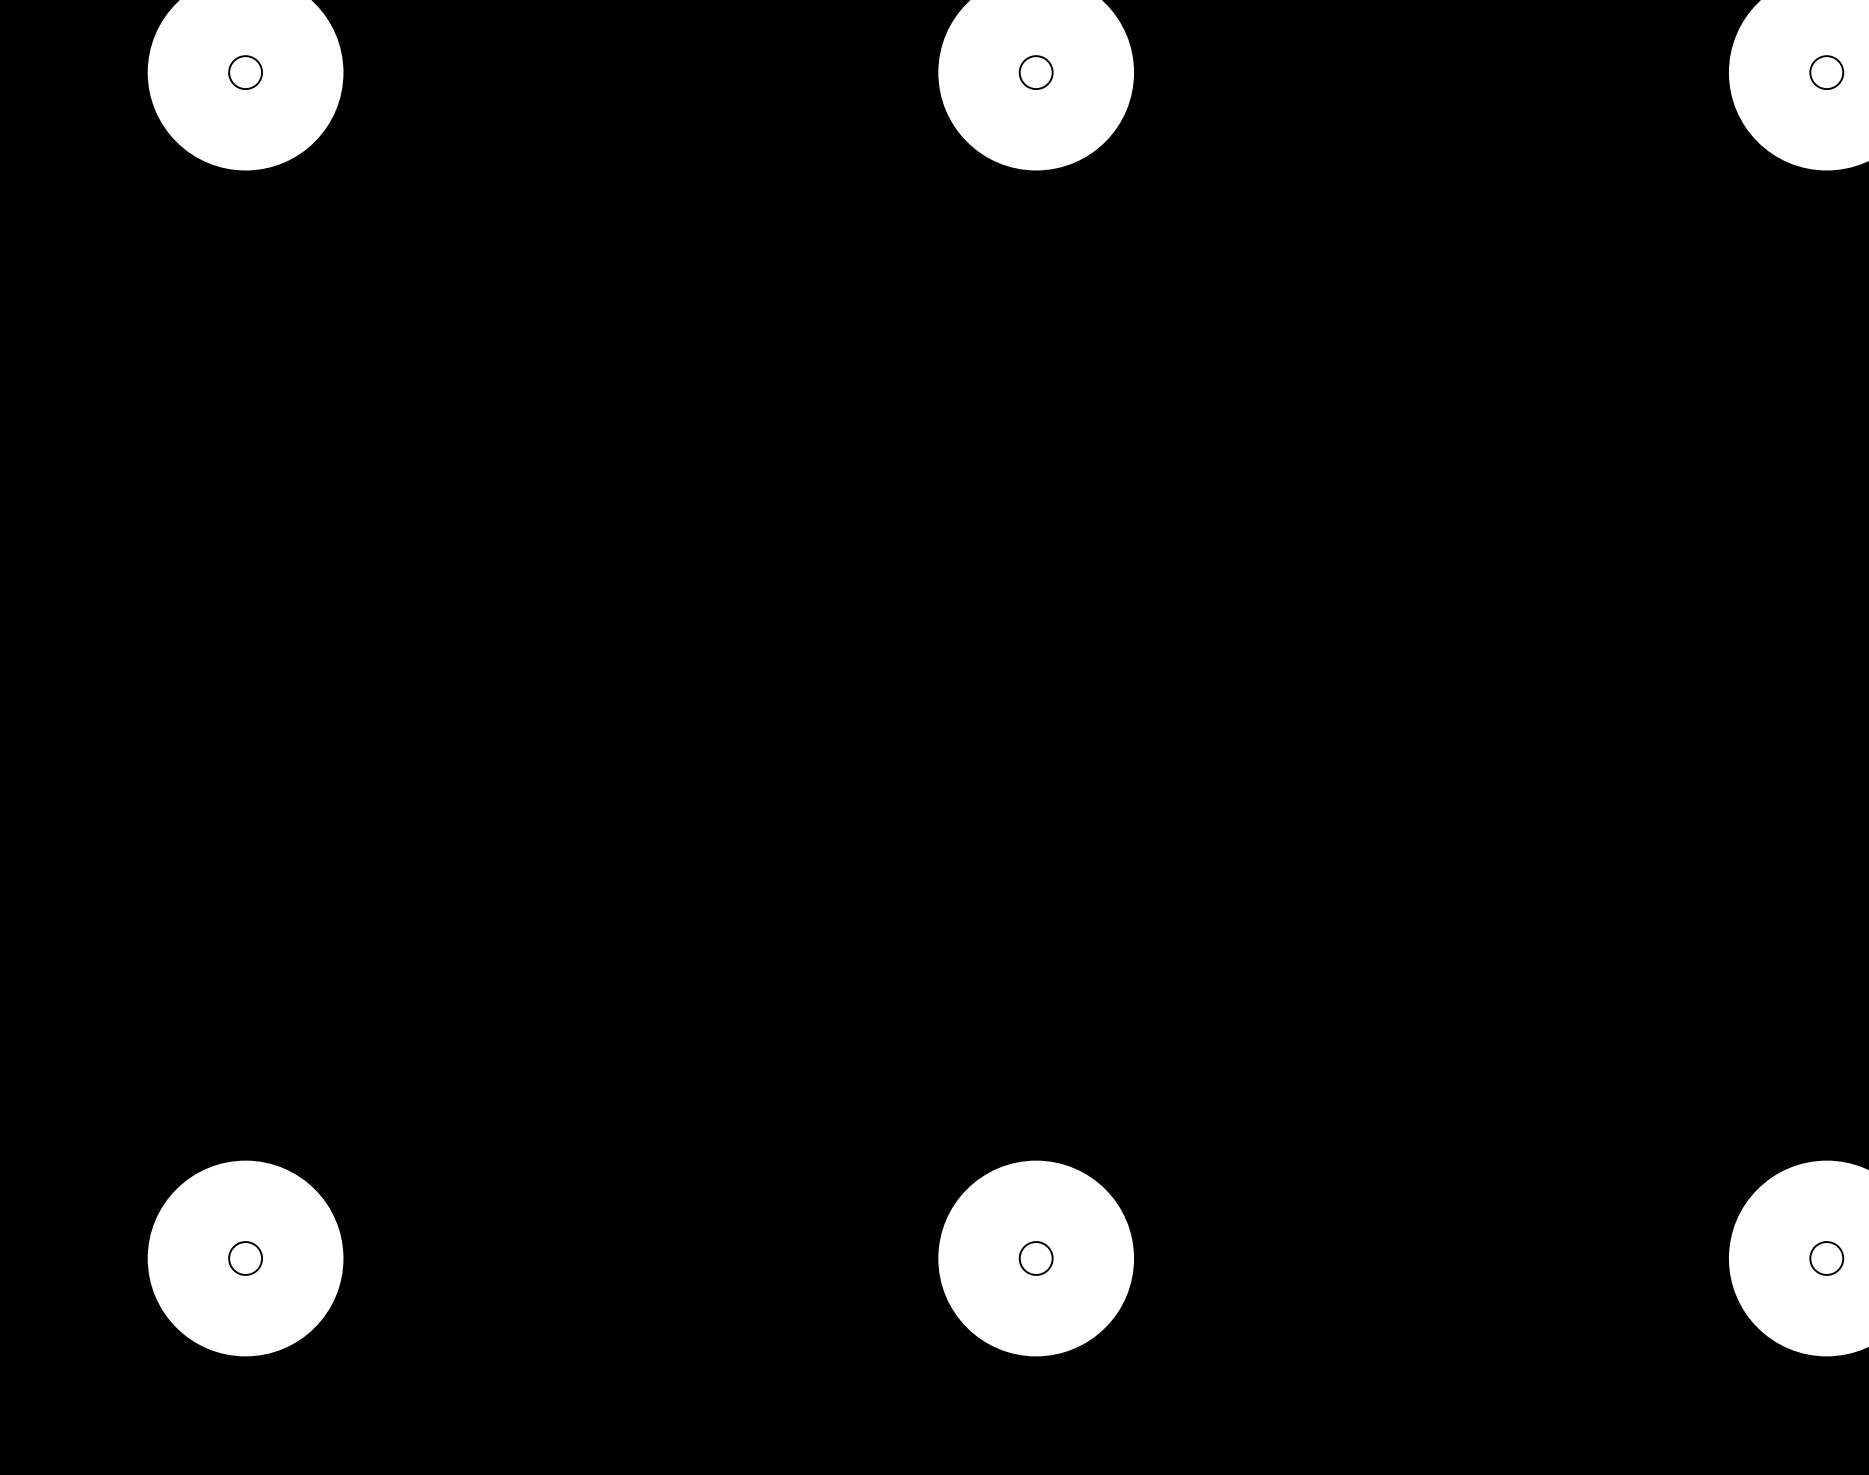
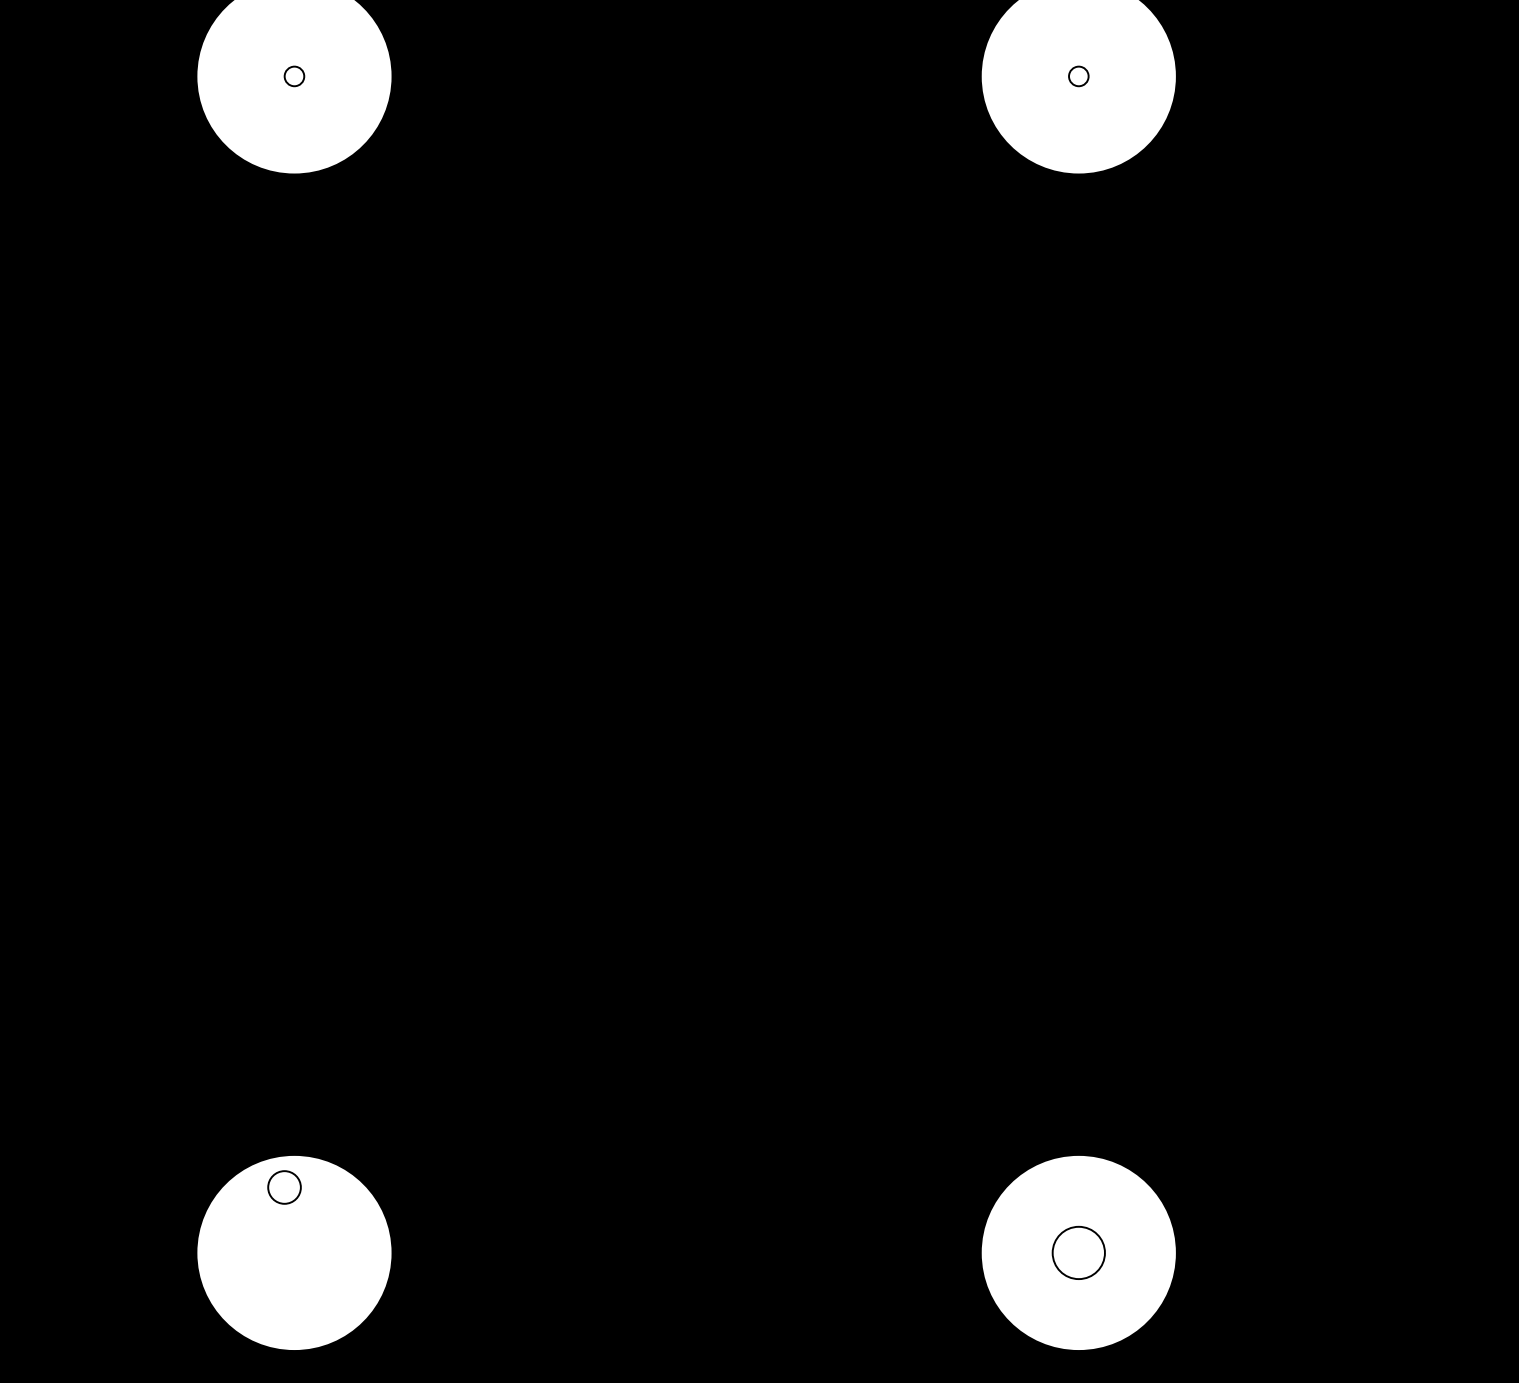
circle: (245, 72) -> (294, 76), size x0.6
circle: (1035, 72) -> (1078, 76), size x0.6
circle: (245, 1258) -> (284, 1187), moved
circle: (1035, 1258) -> (1078, 1252), size x1.6

